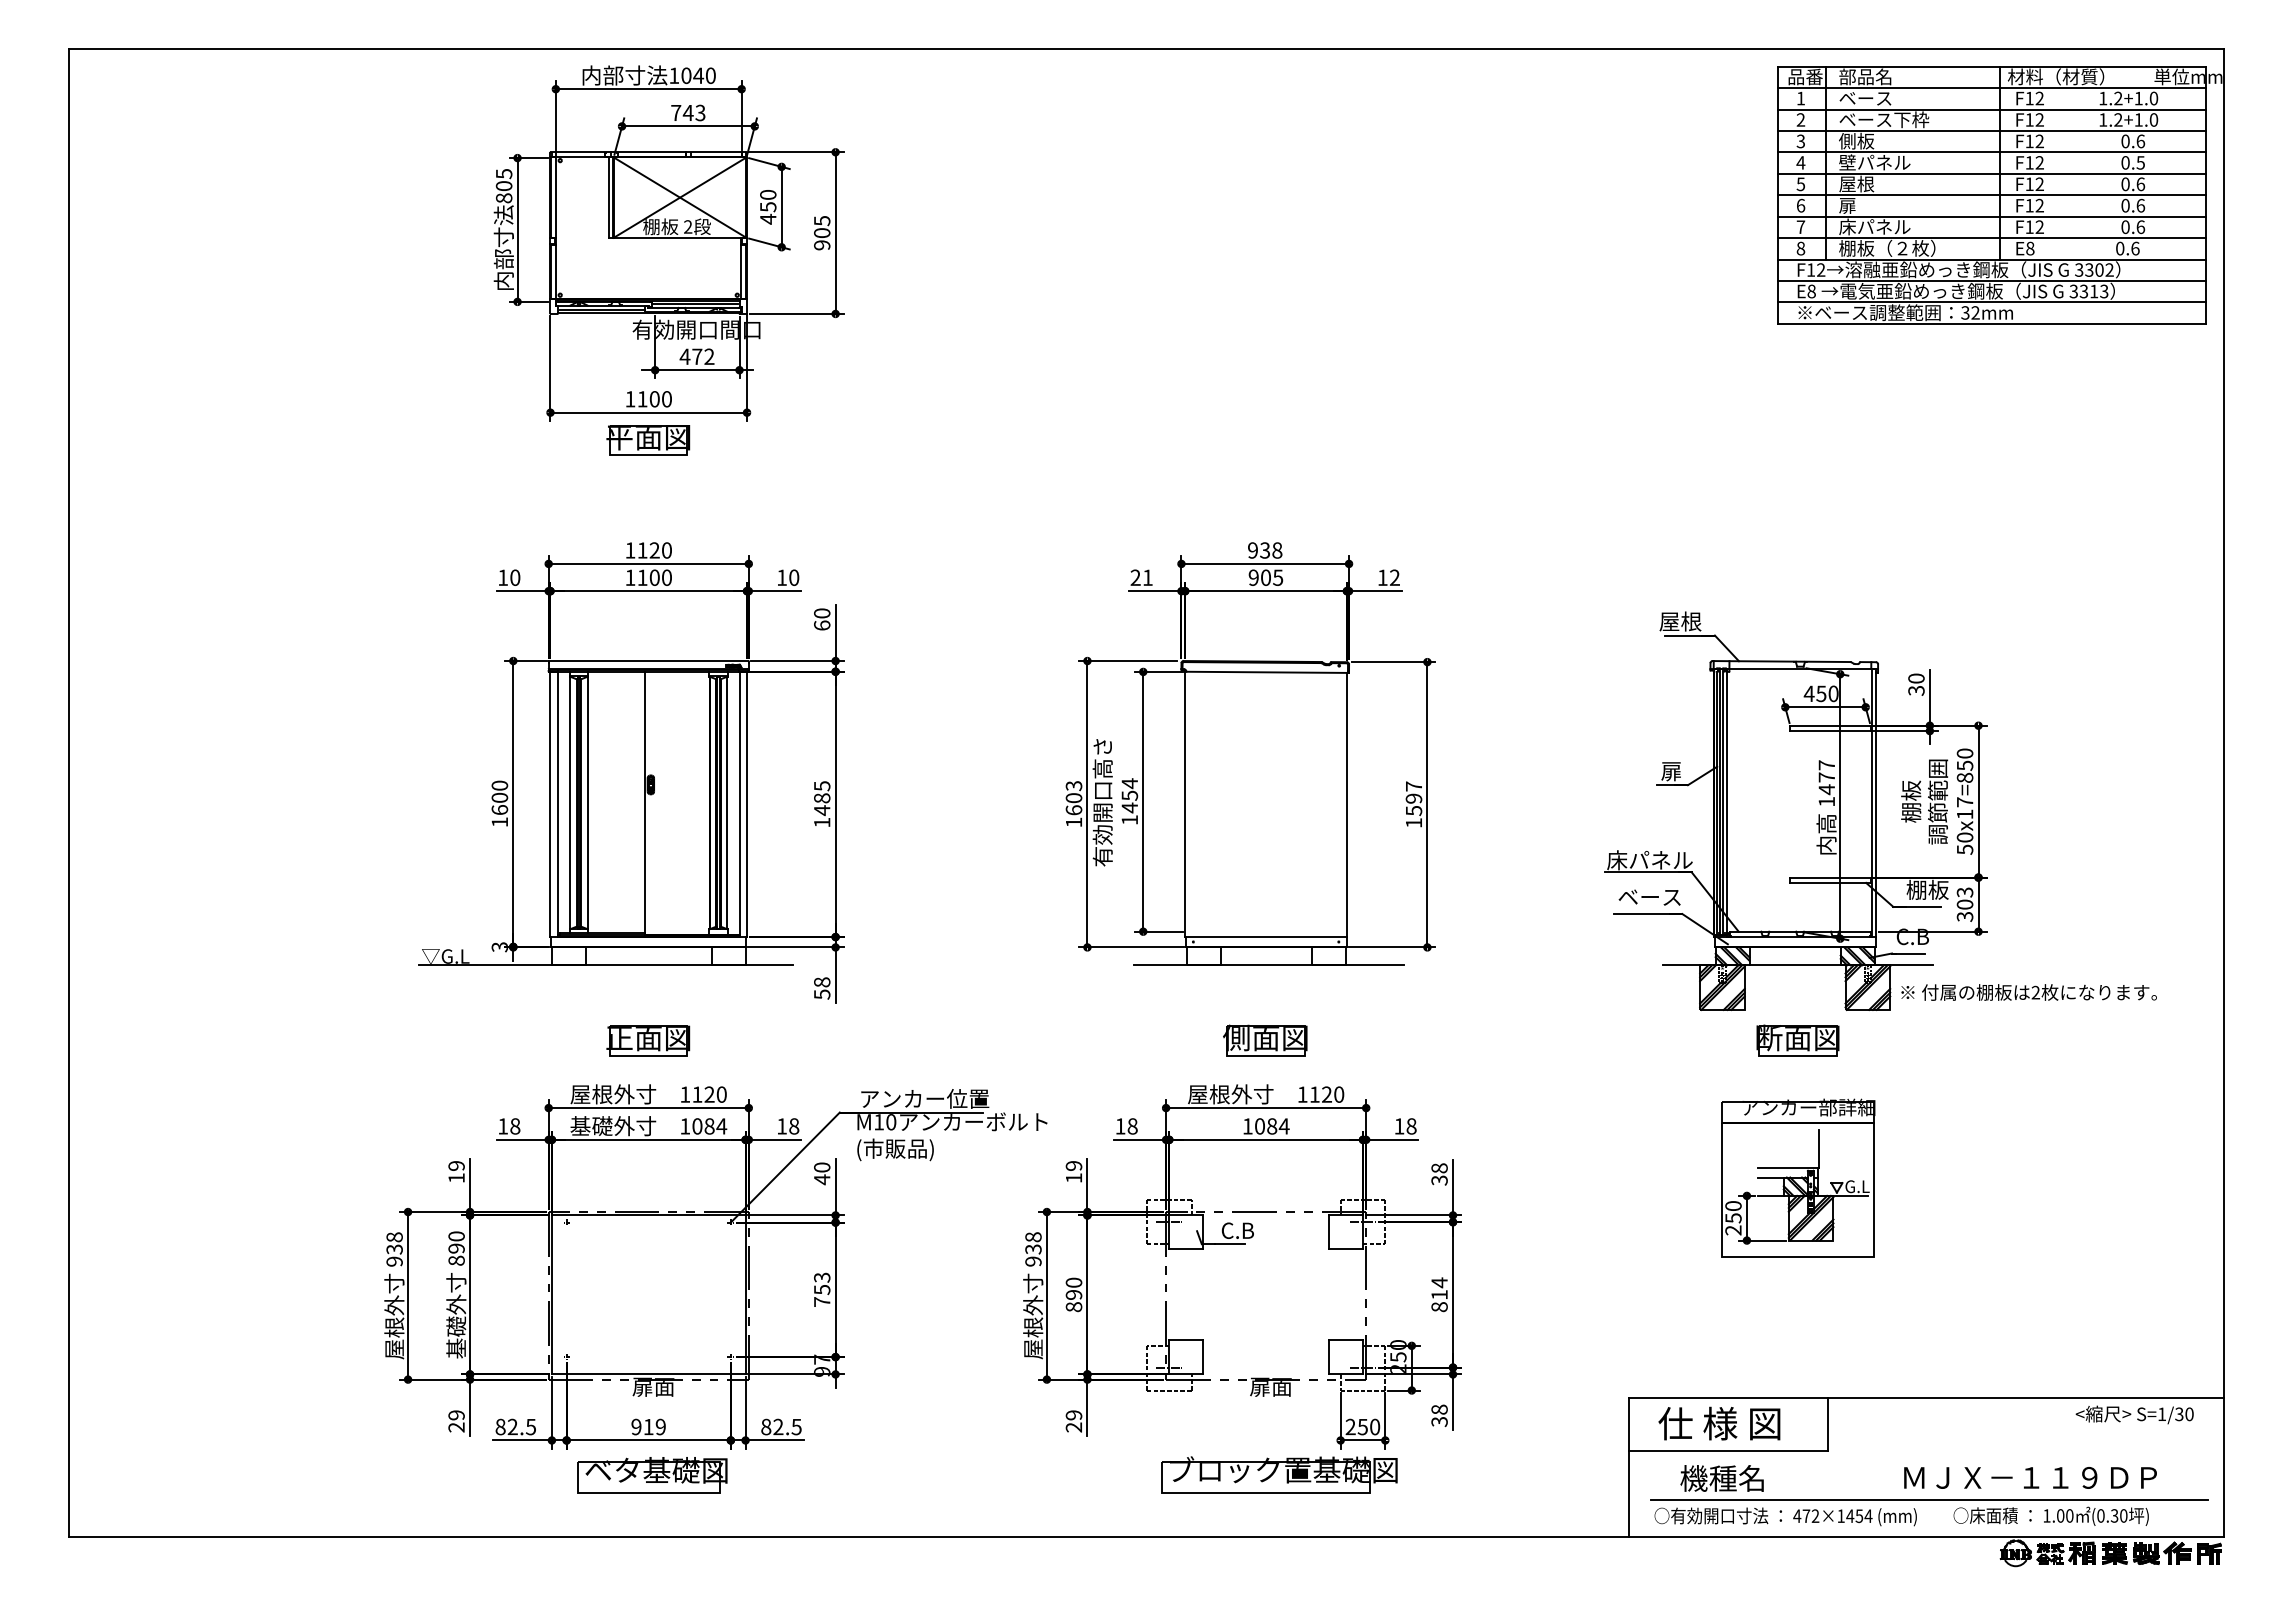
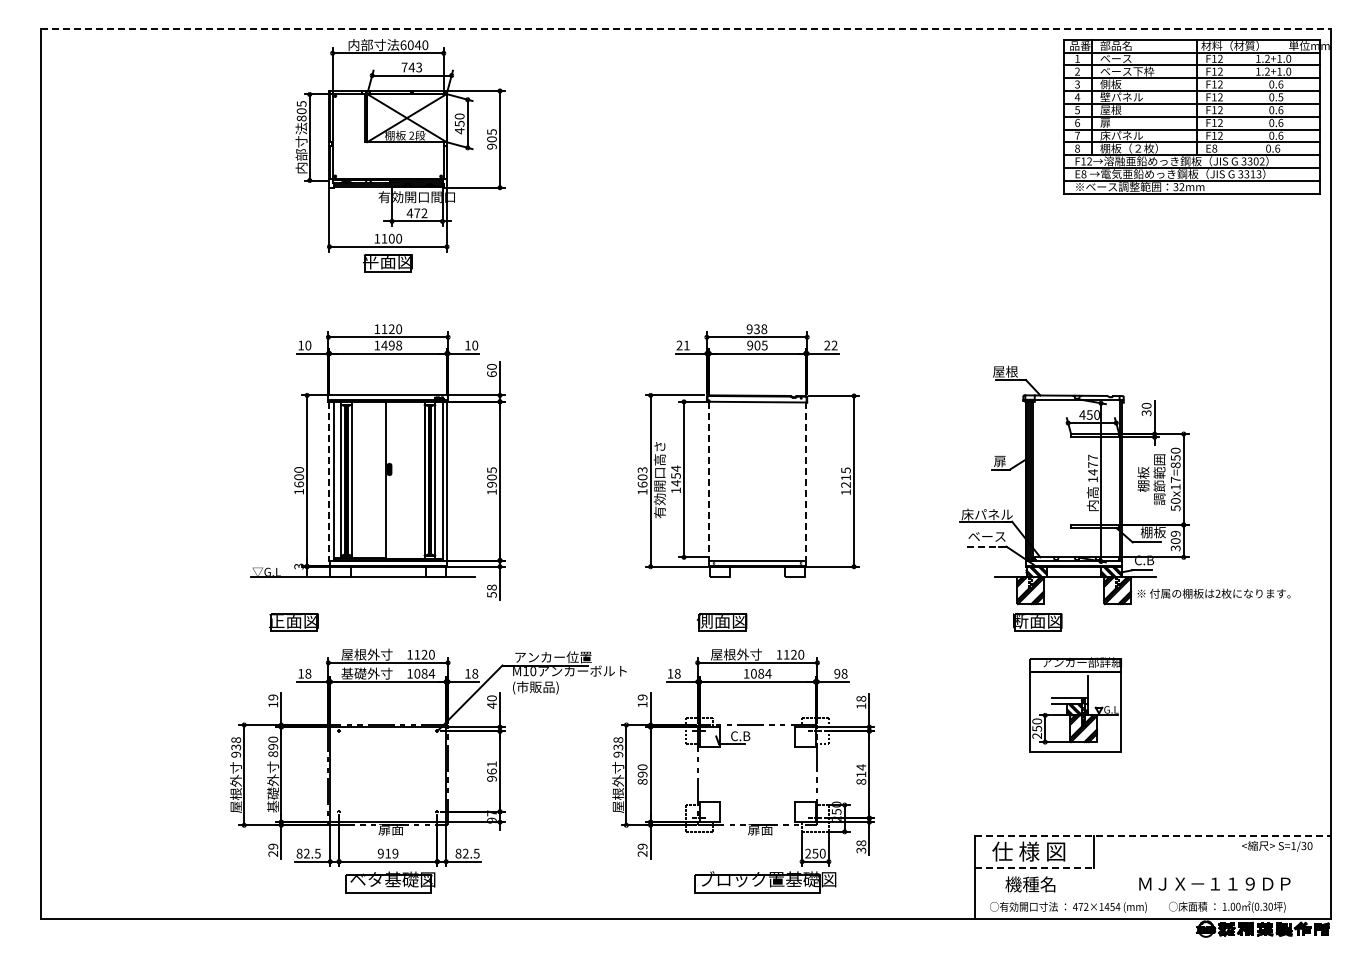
line: (1145, 49) -> (685, 29), solid -> dashed
text: (674, 76) -> (403, 45), 1040 -> 6040
text: (654, 577) -> (391, 345), 1100 -> 1498
text: (1383, 577) -> (827, 345), 12 -> 22
text: (1413, 798) -> (845, 477), 1597 -> 1215
line: (550, 804) -> (329, 481), solid -> dashed
text: (821, 804) -> (491, 481), 1485 -> 1905
line: (1185, 804) -> (709, 481), solid -> dashed
line: (1346, 806) -> (805, 482), solid -> dashed
text: (1964, 891) -> (1175, 533), 303 -> 309
line: (1647, 913) -> (985, 546), solid -> dashed
line: (1267, 965) -> (758, 577), removed
part: (647, 1040) -> (293, 622), moved
part: (1266, 1040) -> (722, 622), moved
part: (1797, 1040) -> (1037, 622), moved
text: (1399, 1125) -> (837, 673), 18 -> 98
text: (1439, 1181) -> (861, 706), 38 -> 18
text: (821, 1289) -> (491, 771), 753 -> 961
line: (1926, 1398) -> (1152, 836), solid -> dashed
line: (1729, 1451) -> (1034, 868), solid -> dashed
line: (1929, 1500) -> (1154, 897), removed

